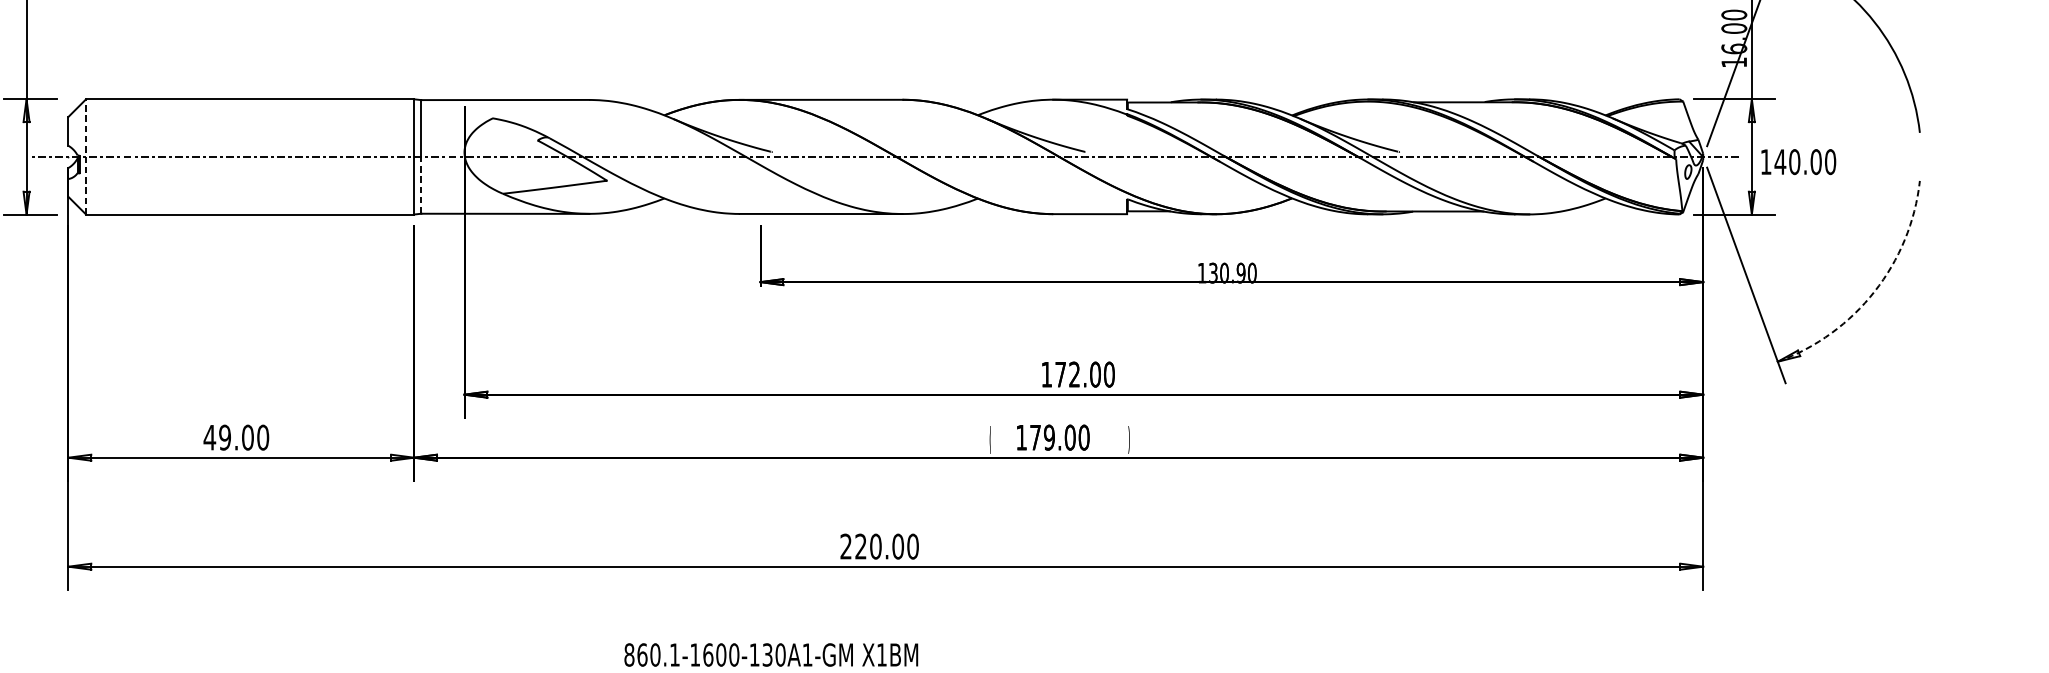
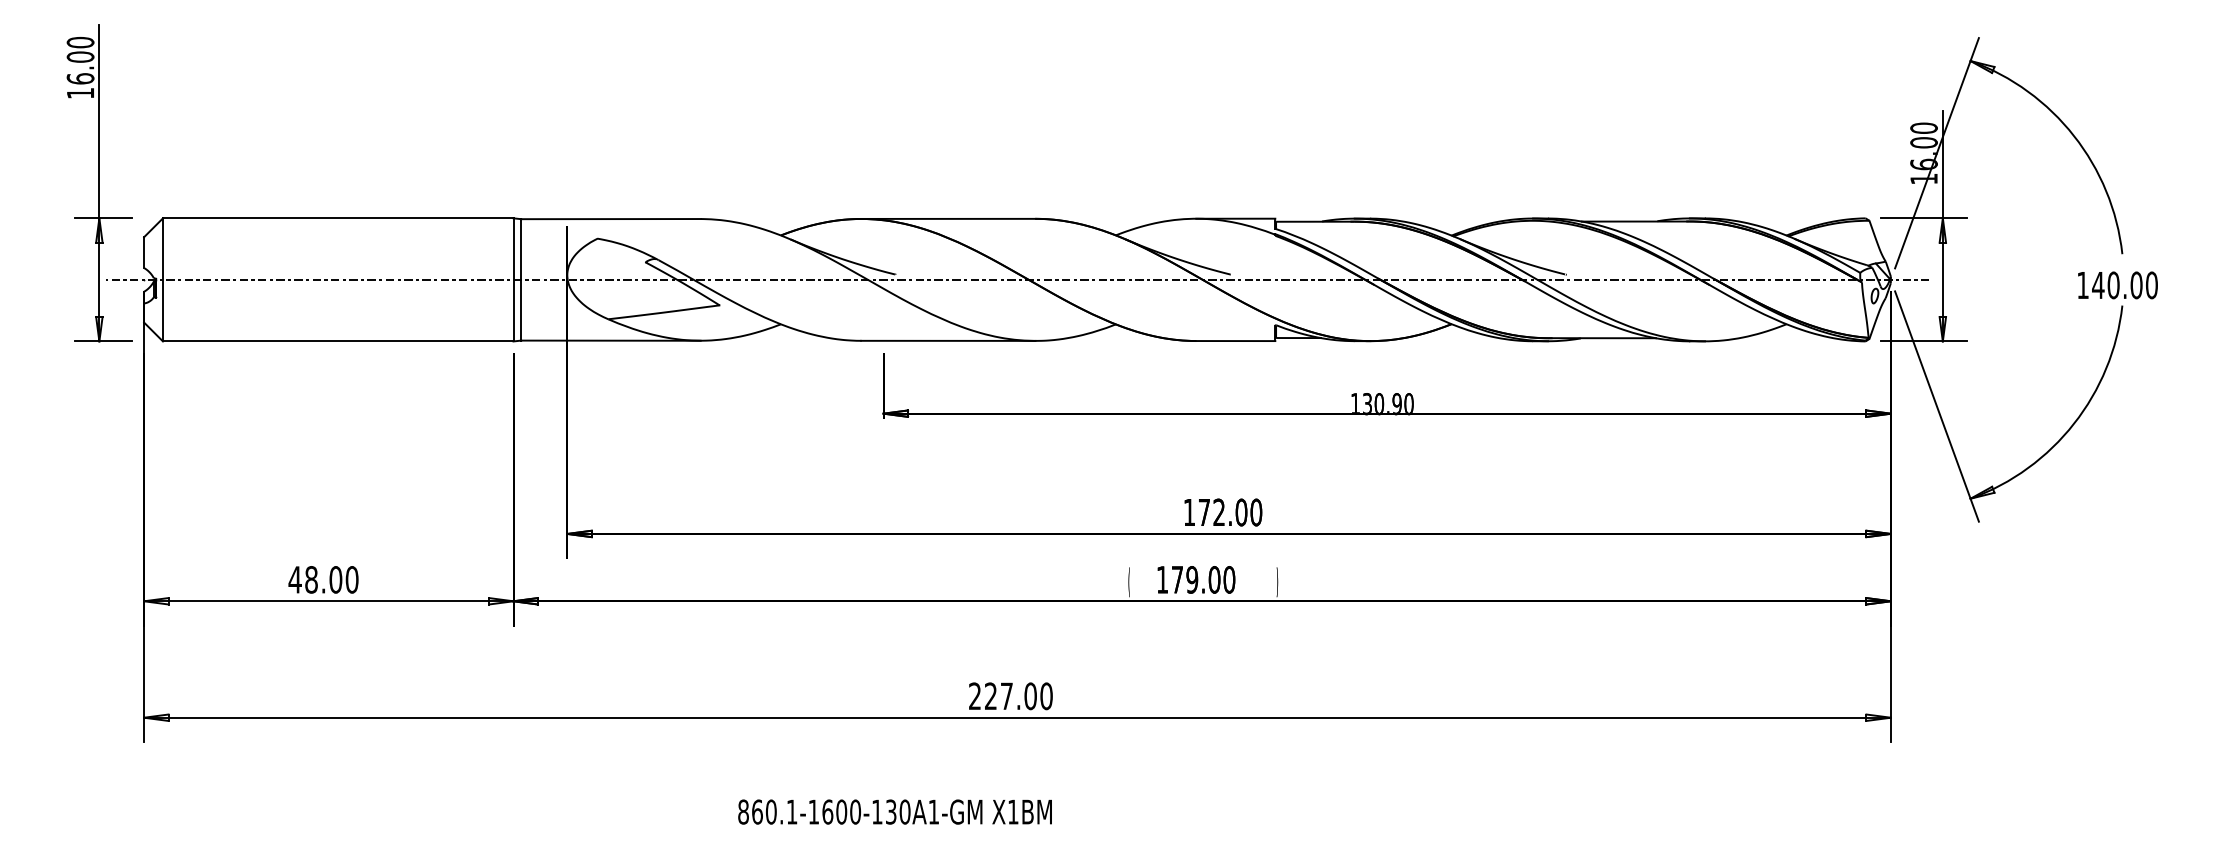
line: (85, 156) -> (162, 279), dashed -> solid
text: (1798, 162) -> (2117, 285), moved
line: (421, 184) -> (521, 309), dashed -> solid
arc: (1875, 291) -> (2074, 423), dashed -> solid
text: (225, 437) -> (311, 579), 49.00 -> 48.00
text: (875, 546) -> (1006, 696), 220.00 -> 227.00

